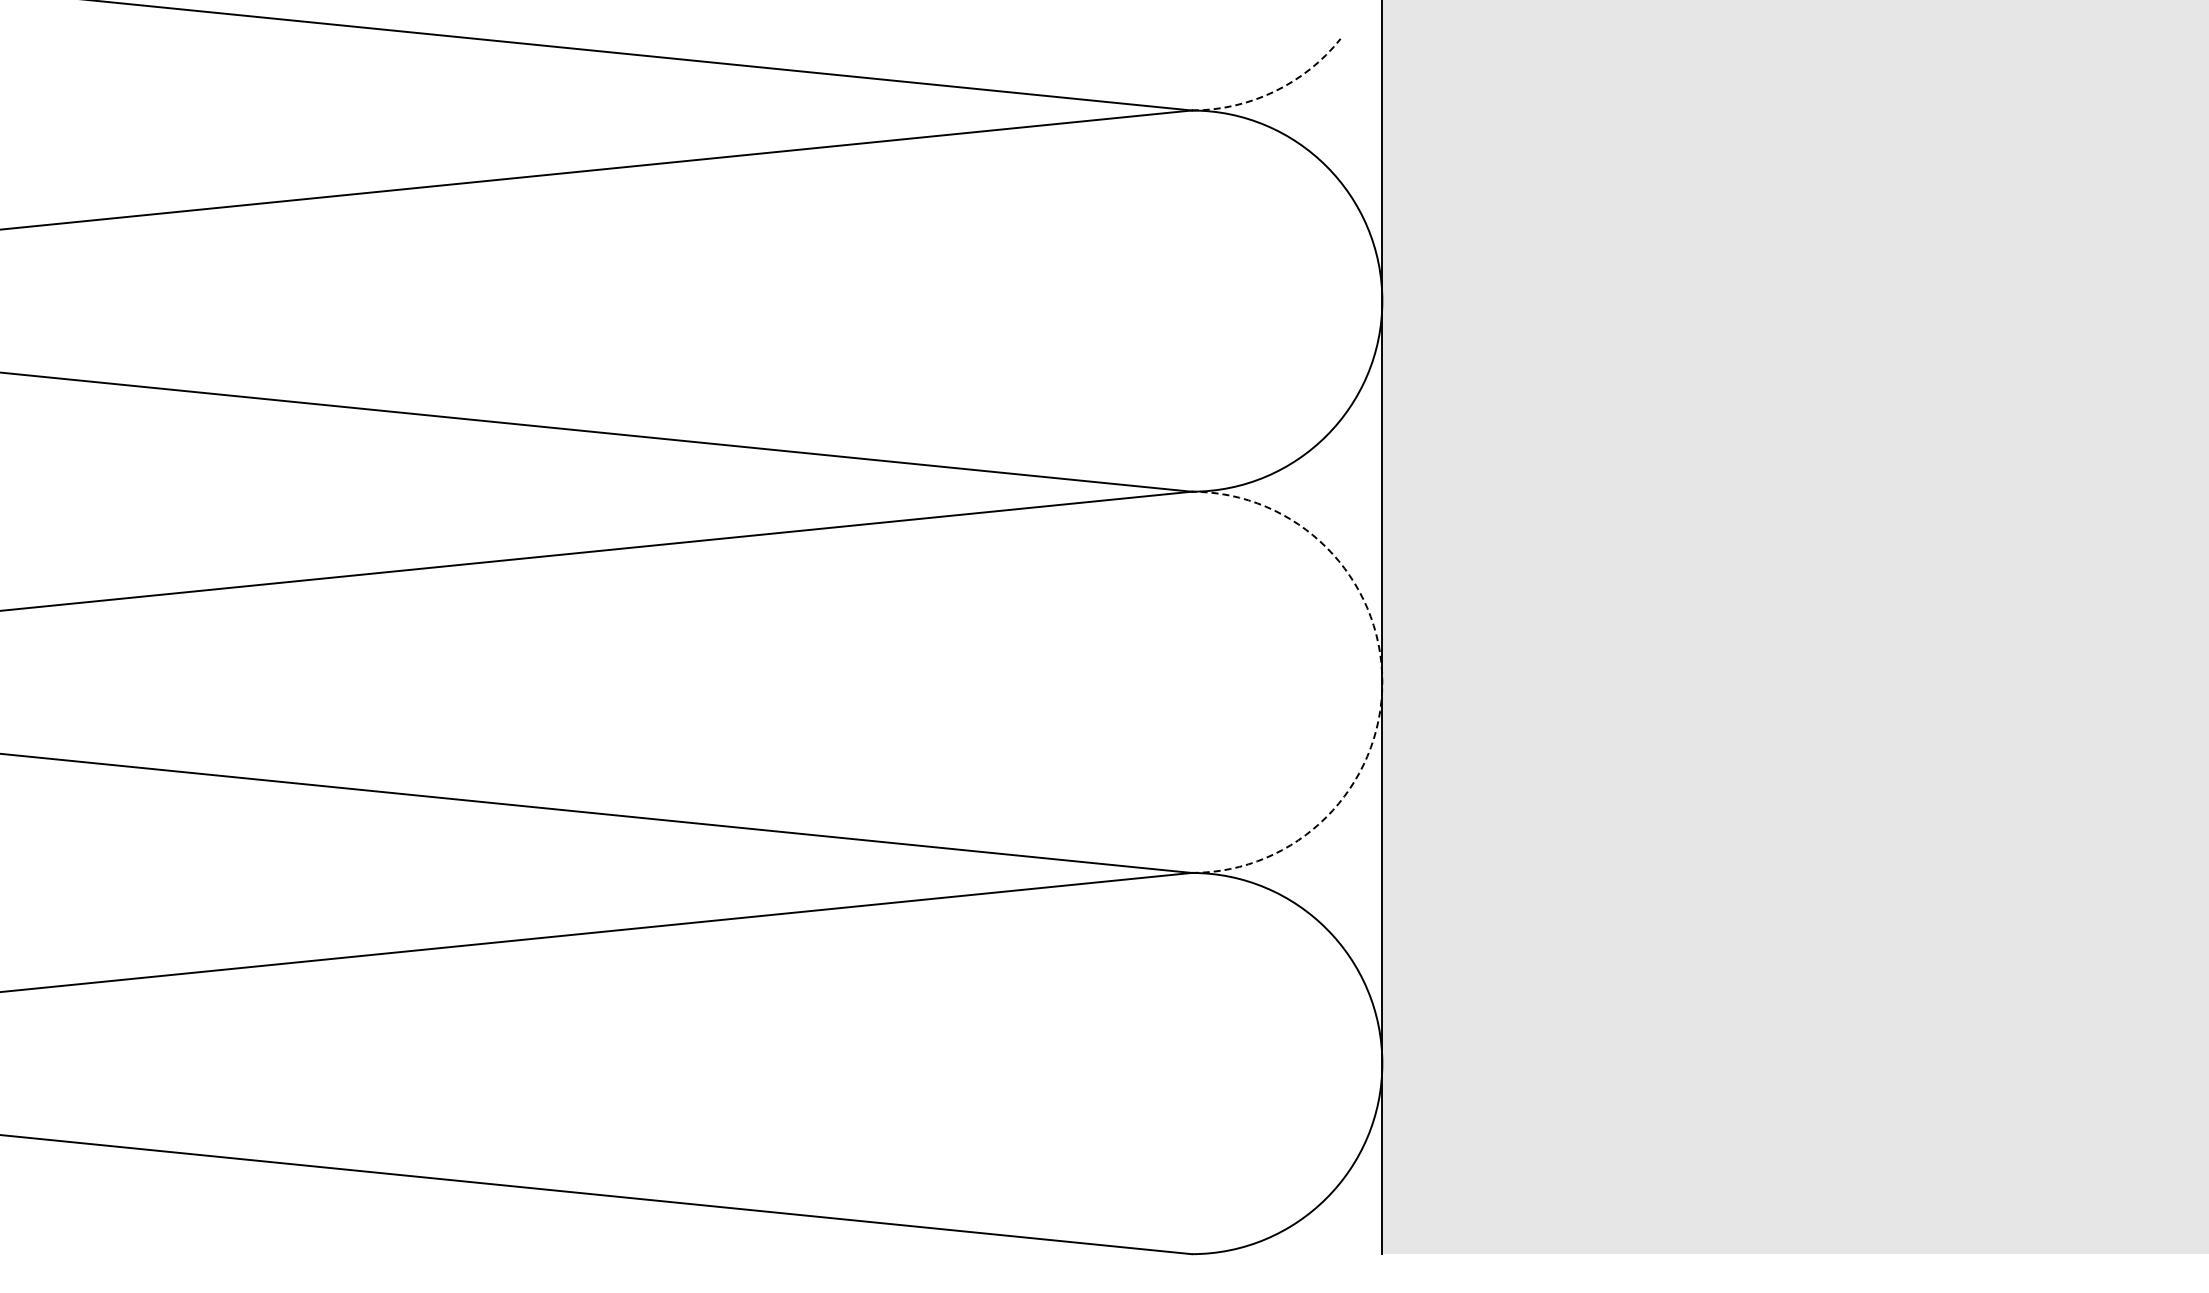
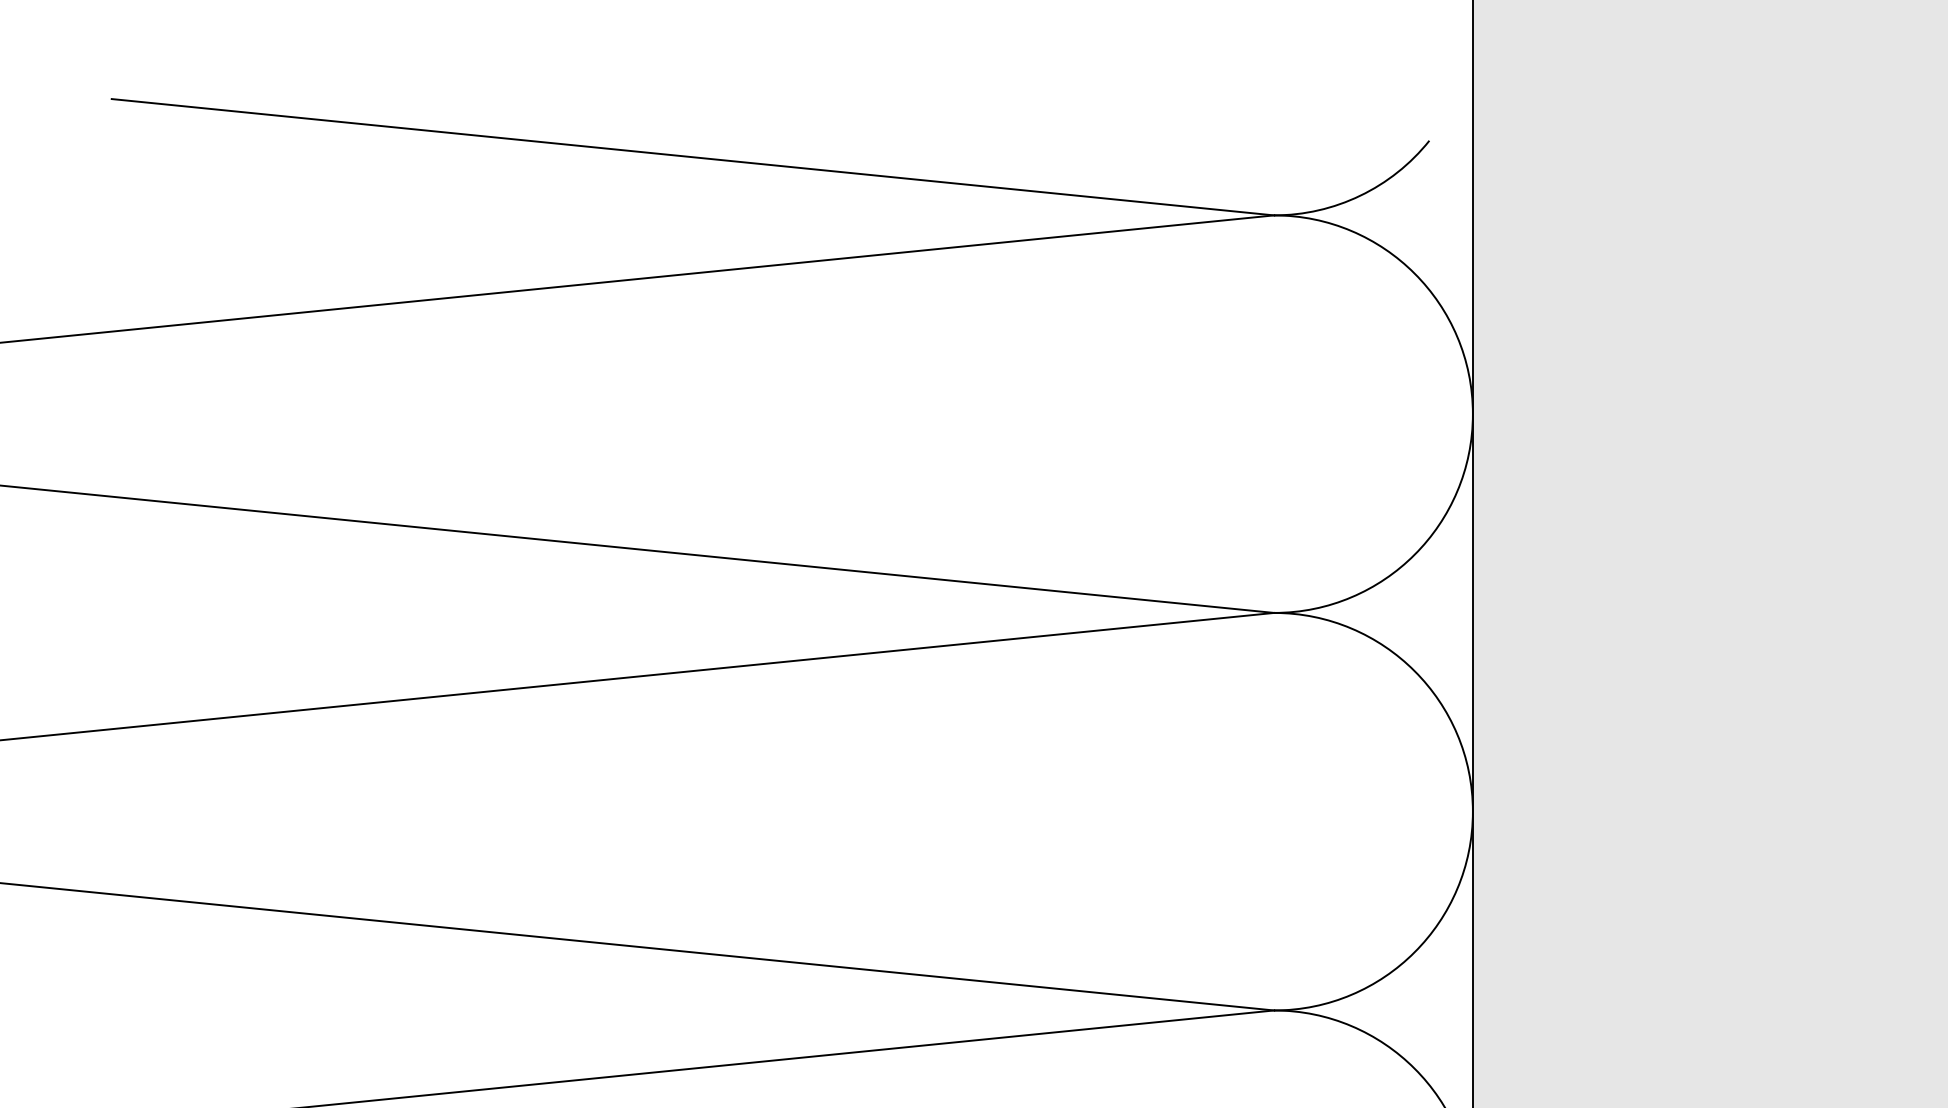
arc: (1274, 91) -> (1360, 195), dashed -> solid
arc: (1382, 682) -> (1473, 811), dashed -> solid

